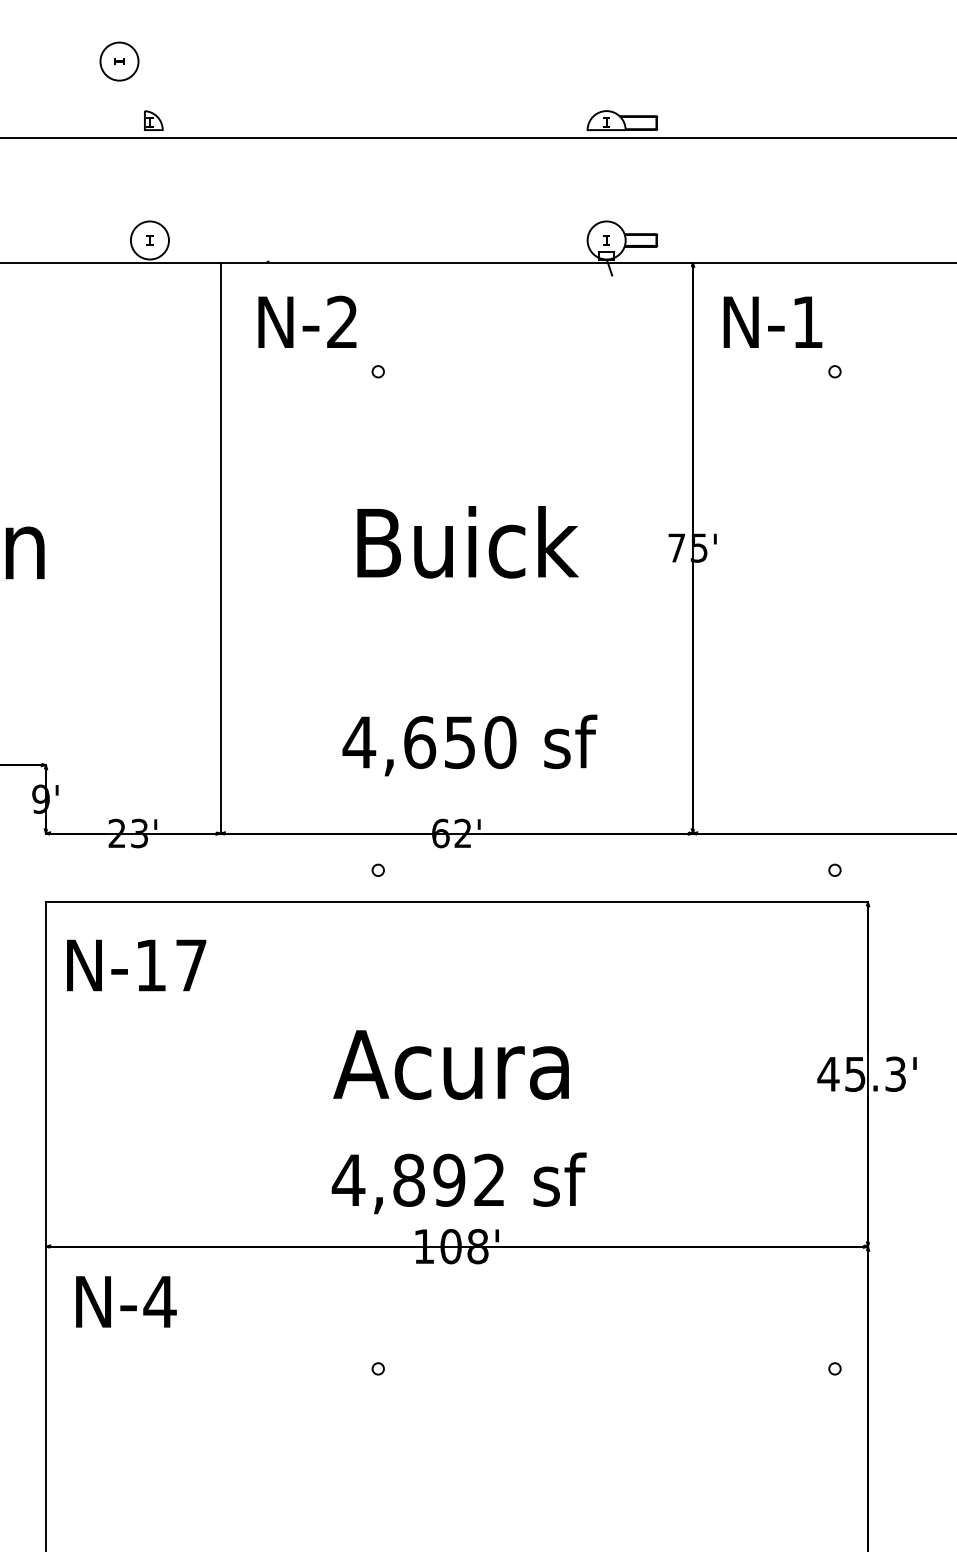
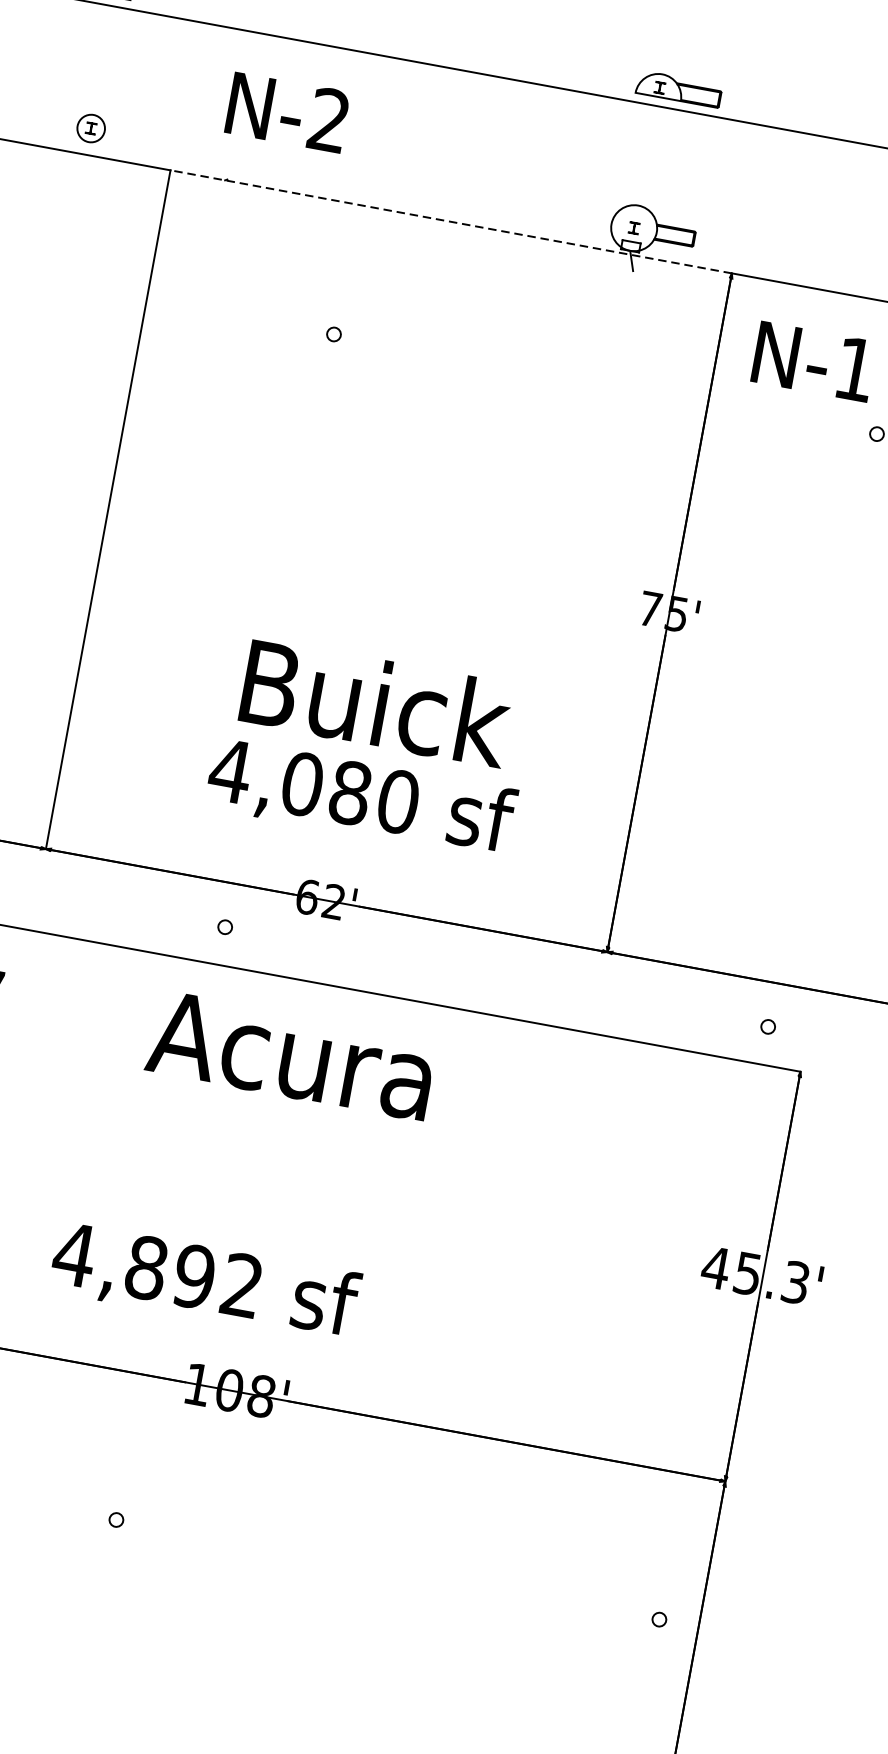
circle: (149, 240) -> (90, 128), size x0.6
line: (456, 262) -> (450, 221), solid -> dashed
text: (307, 321) -> (287, 111), moved
text: (467, 542) -> (375, 703), moved
text: (440, 742) -> (327, 788), 4,650 -> 4,080
text: (450, 1064) -> (290, 1054), moved
text: (458, 1183) -> (204, 1282), moved

